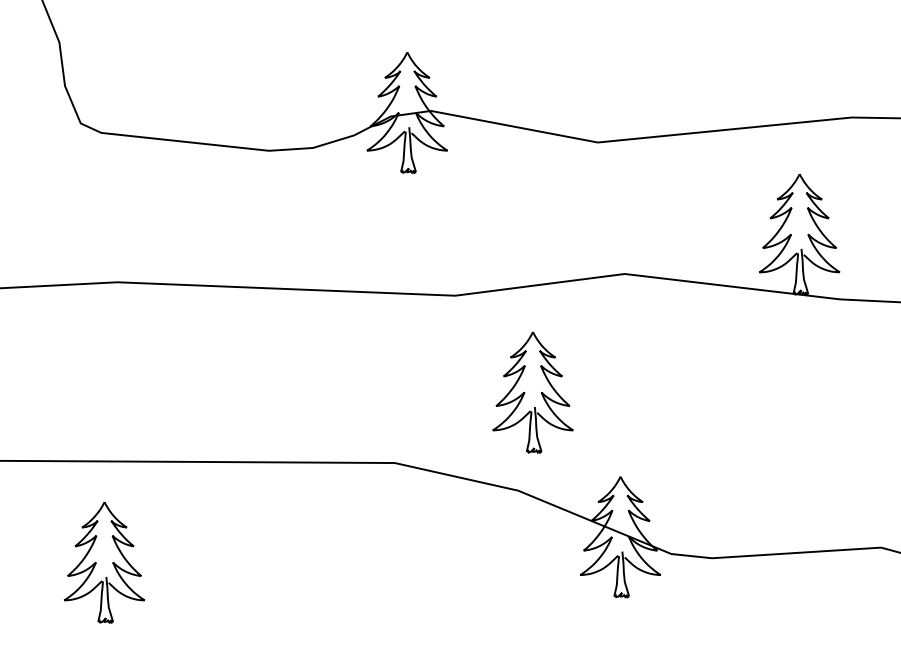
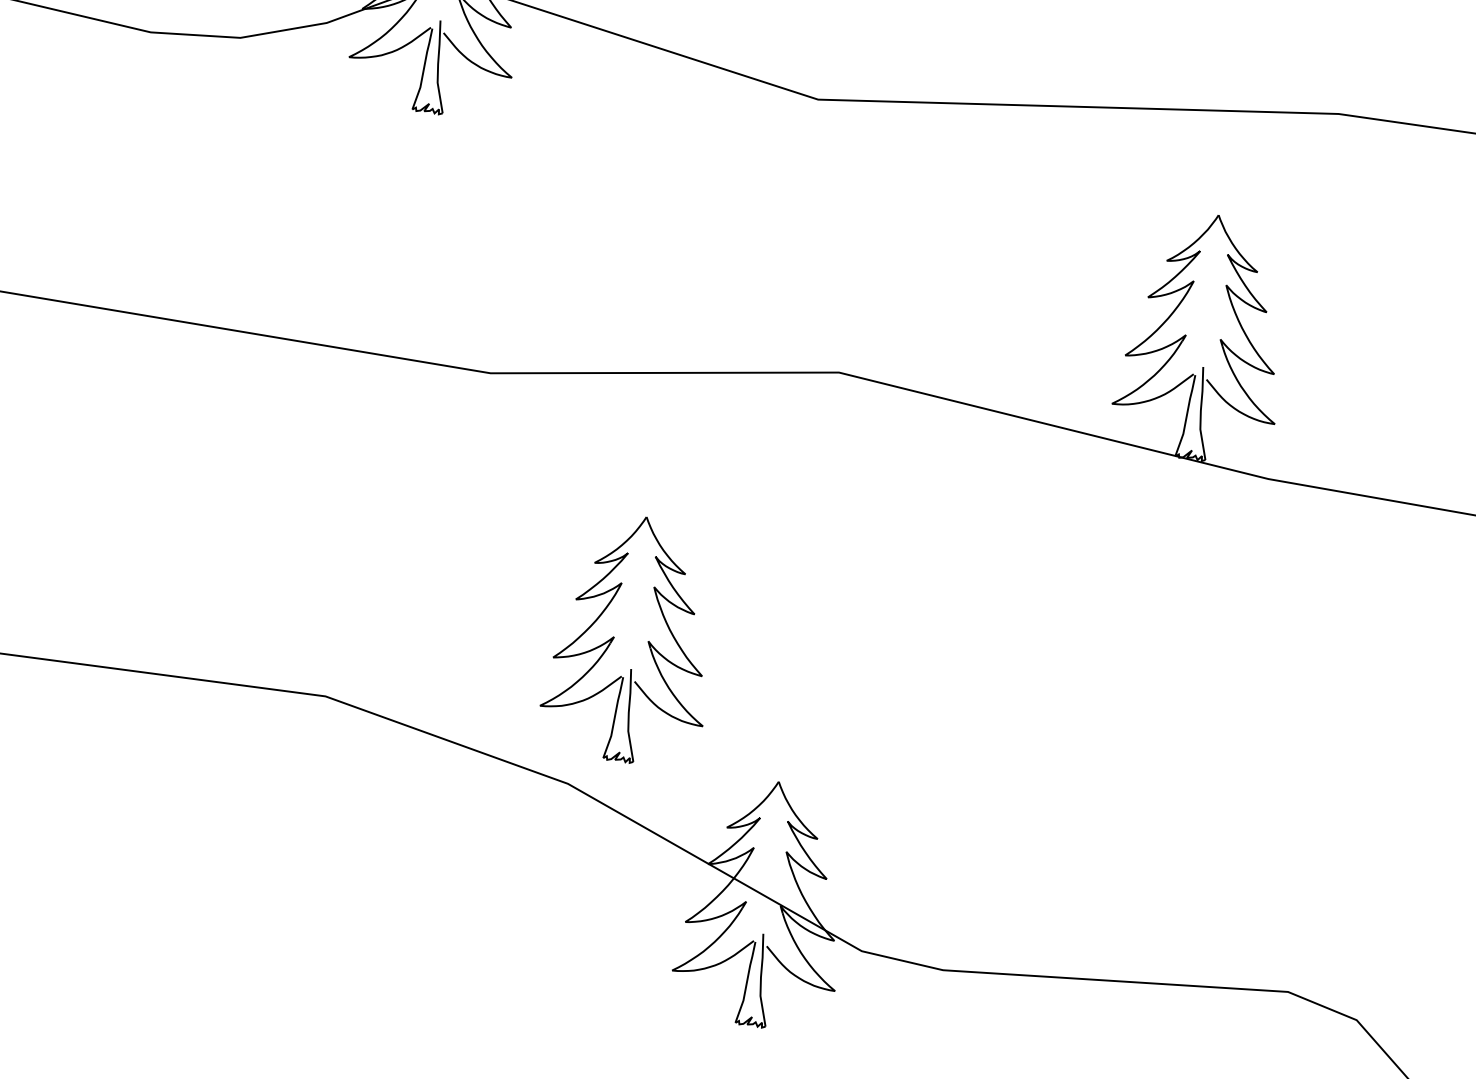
part: (532, 392) -> (630, 639), moved

